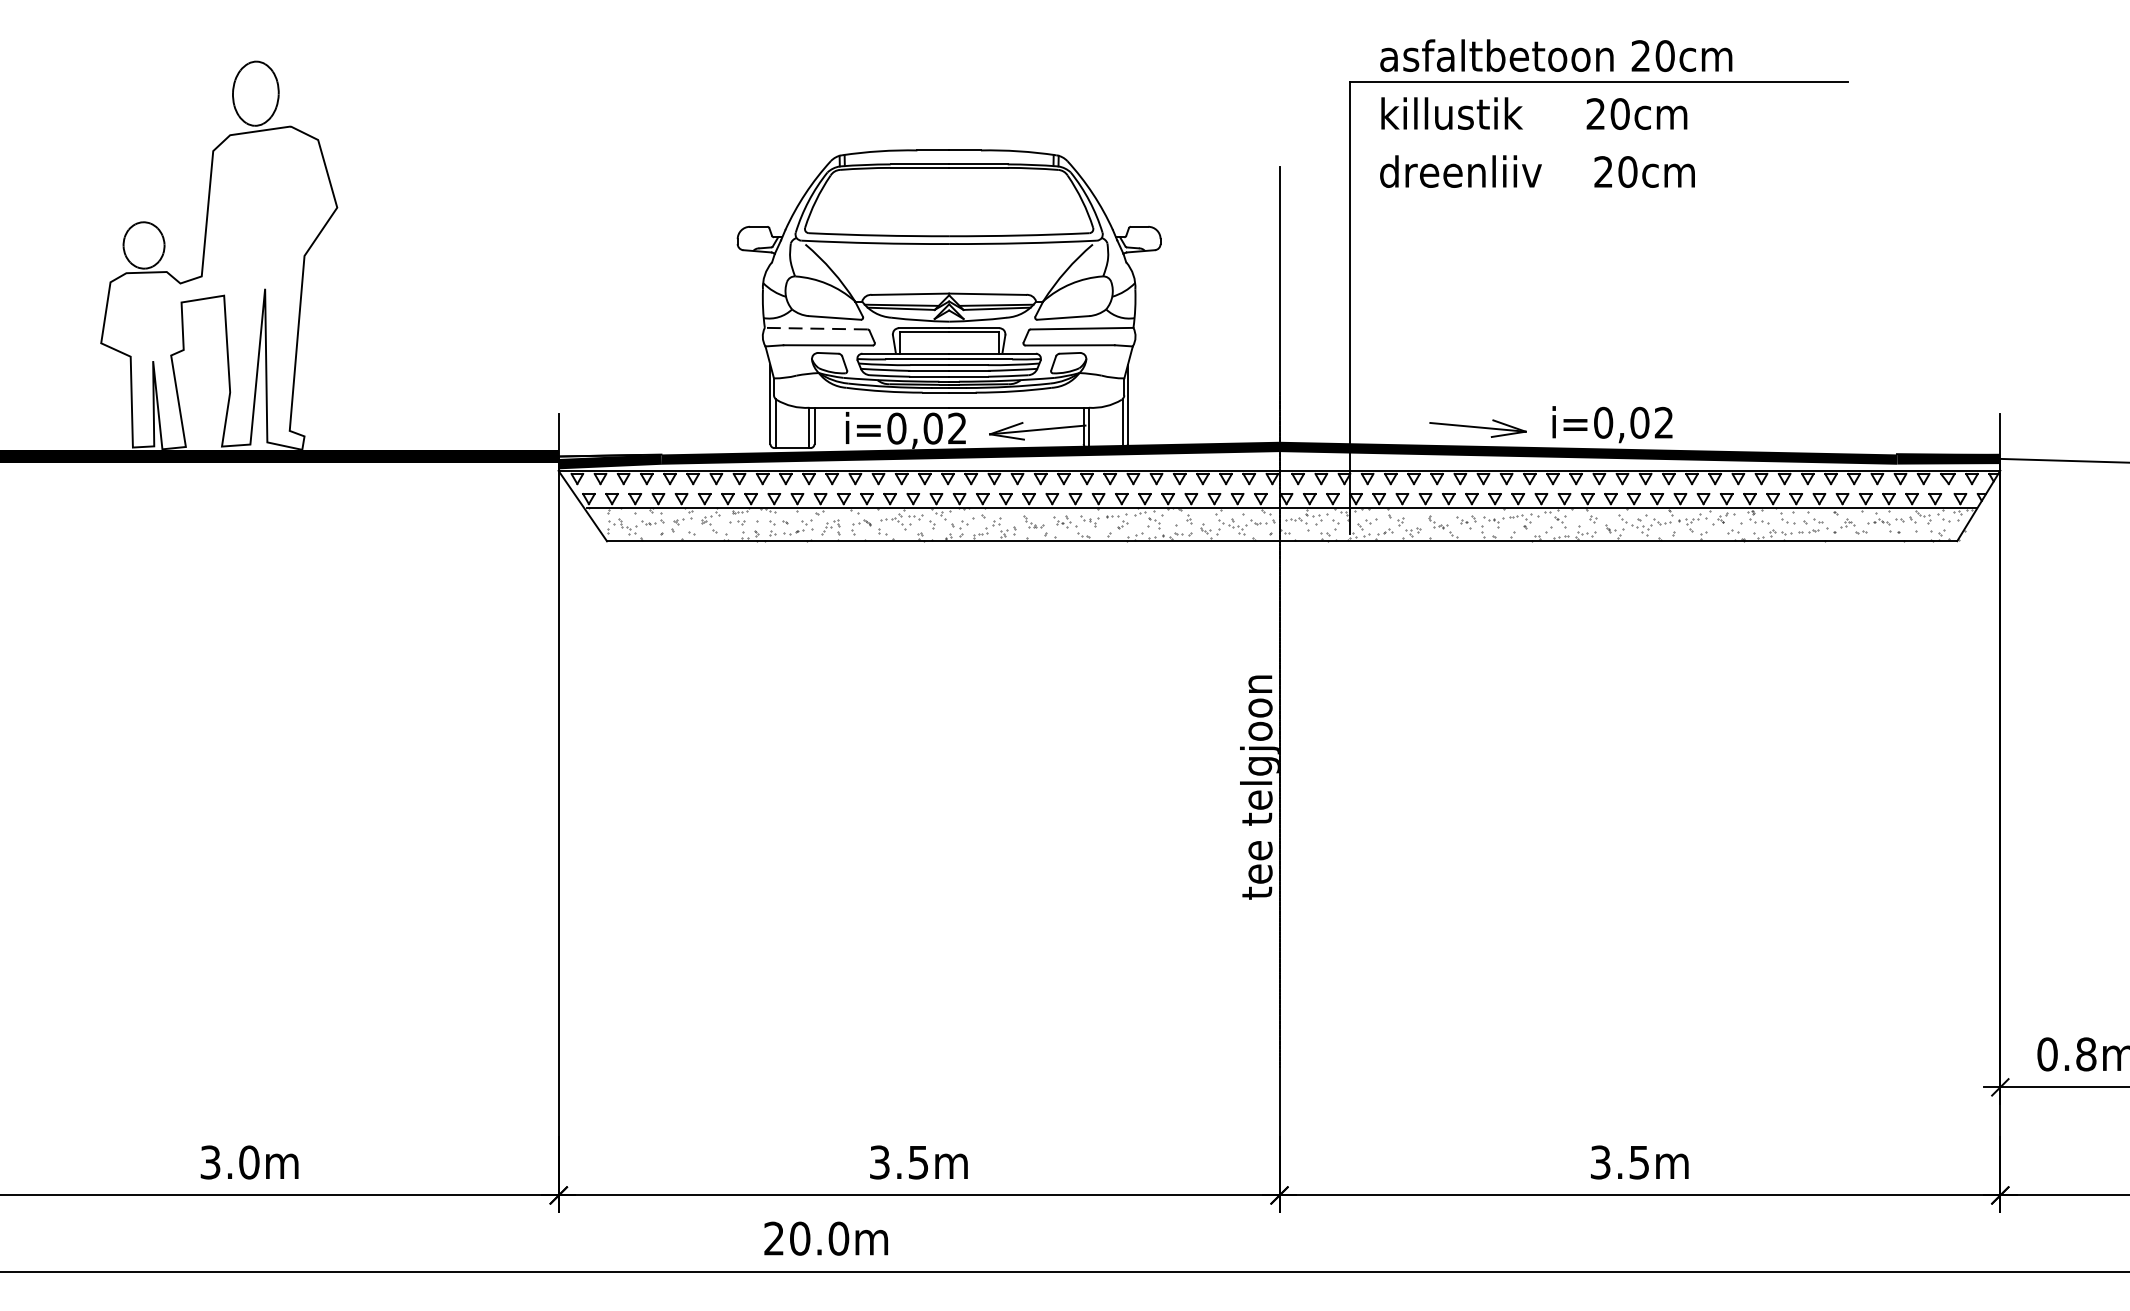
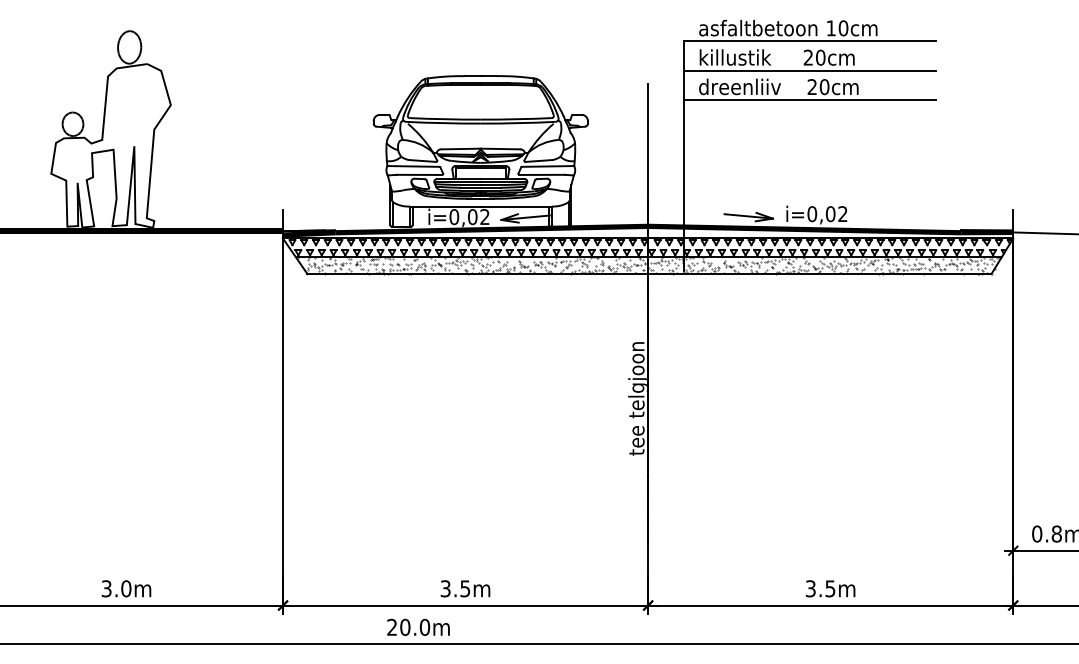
text: (1639, 56) -> (830, 28), 20cm -> 10cm
line: (1598, 139) -> (809, 70), added
line: (1598, 198) -> (809, 100), added
line: (816, 328) -> (413, 166), dashed -> solid

